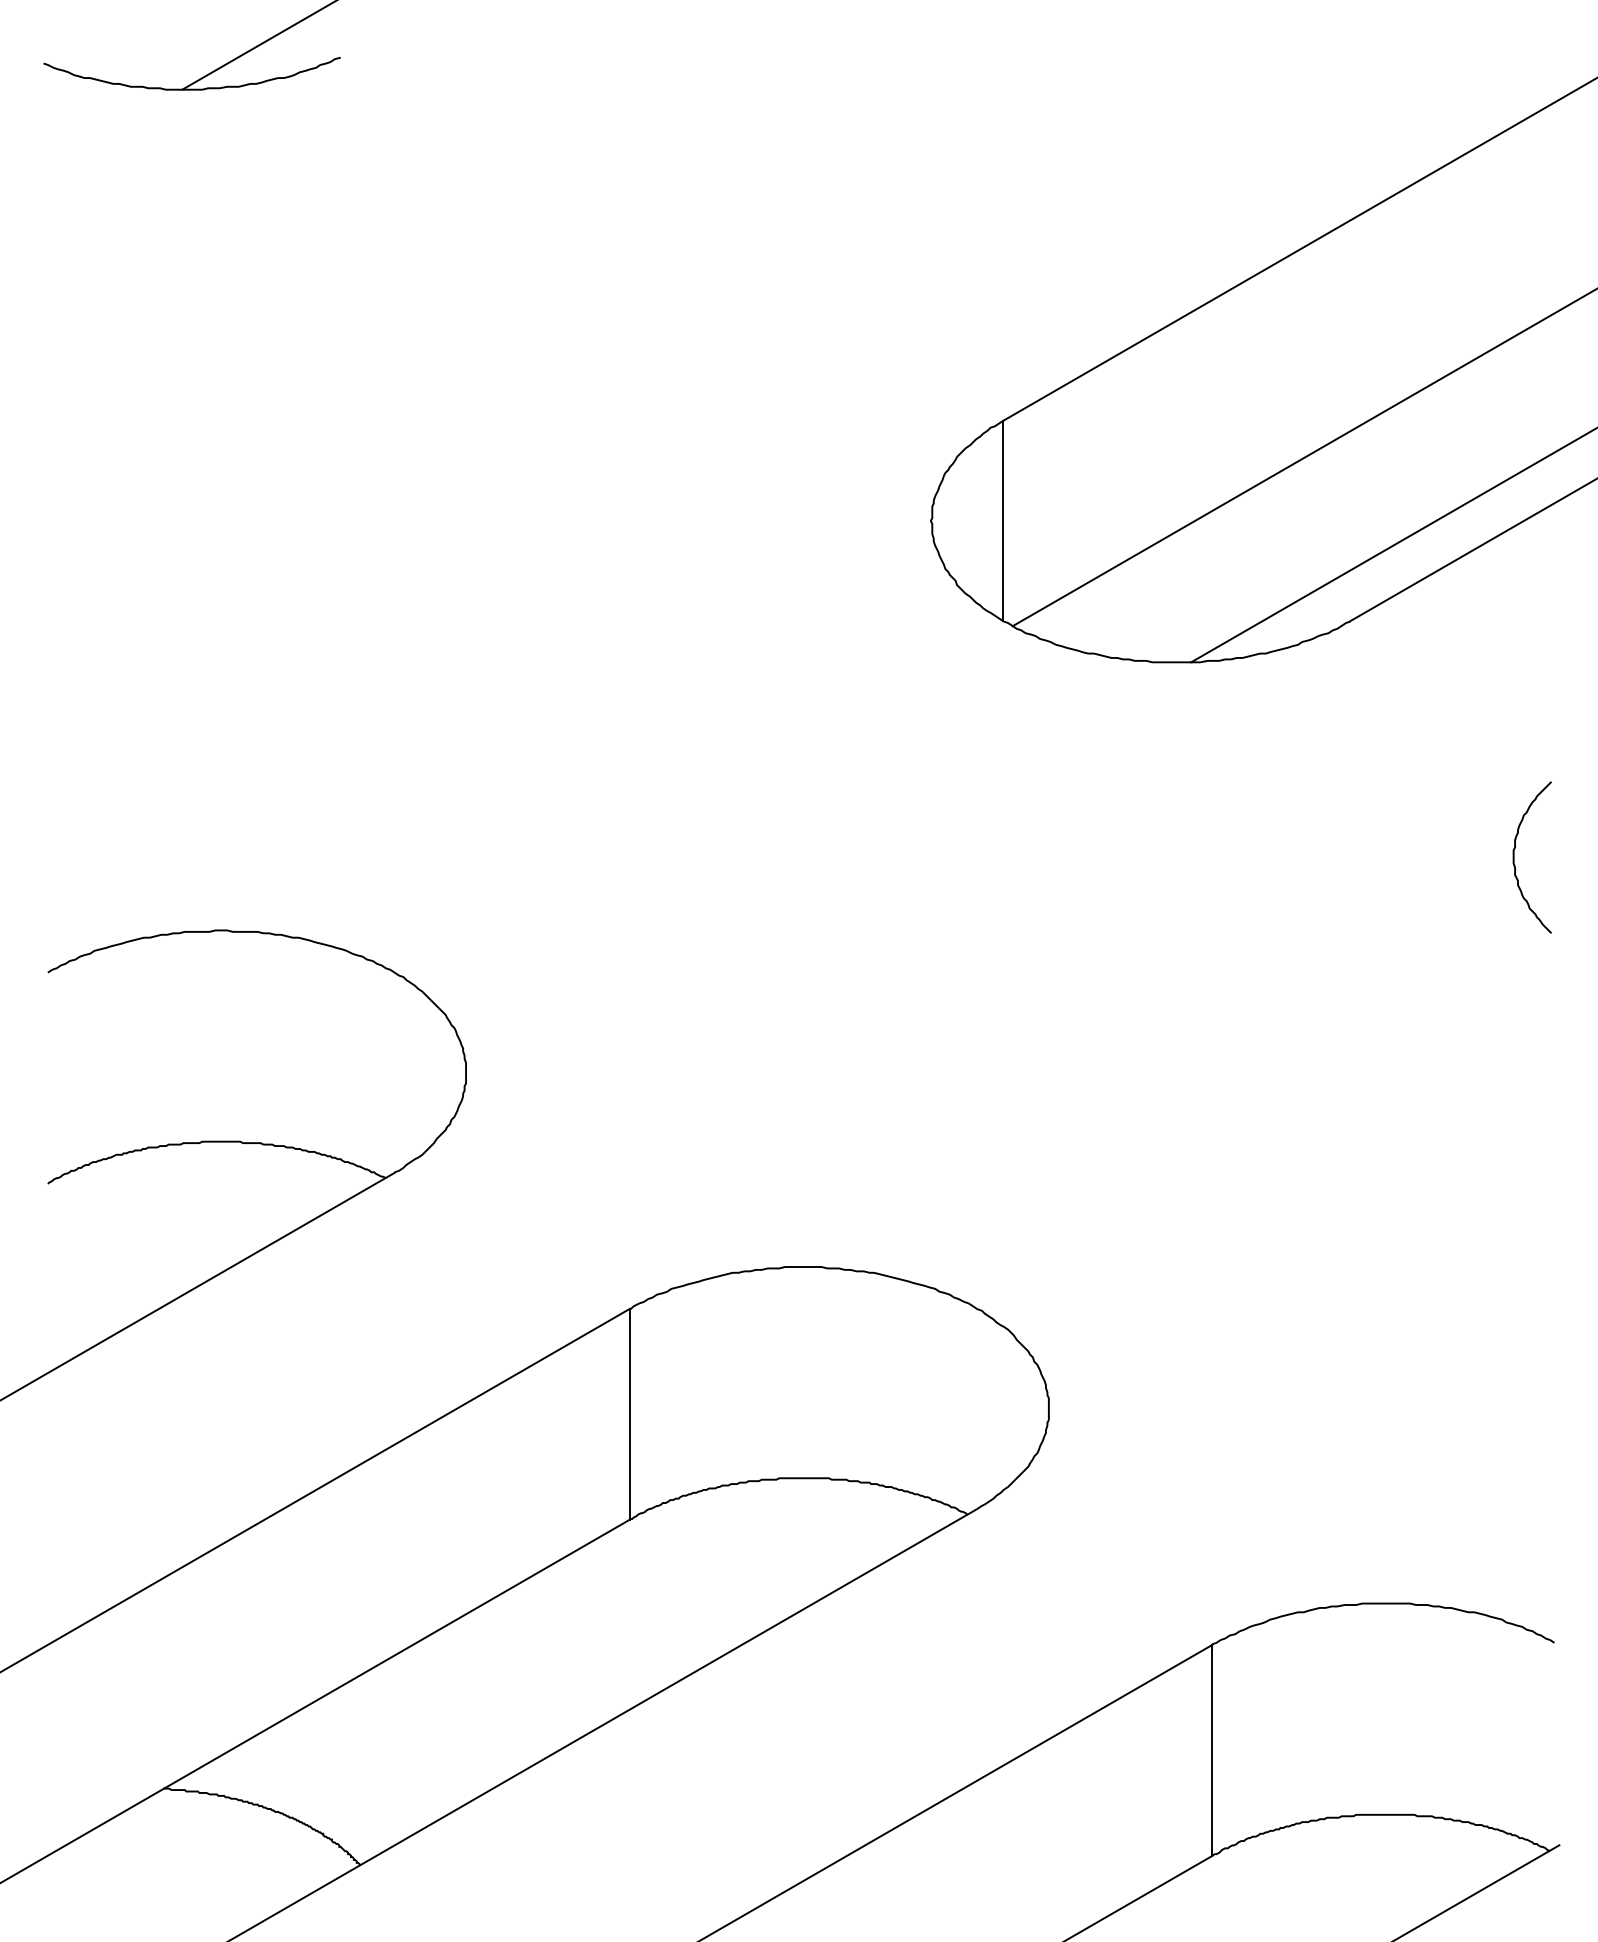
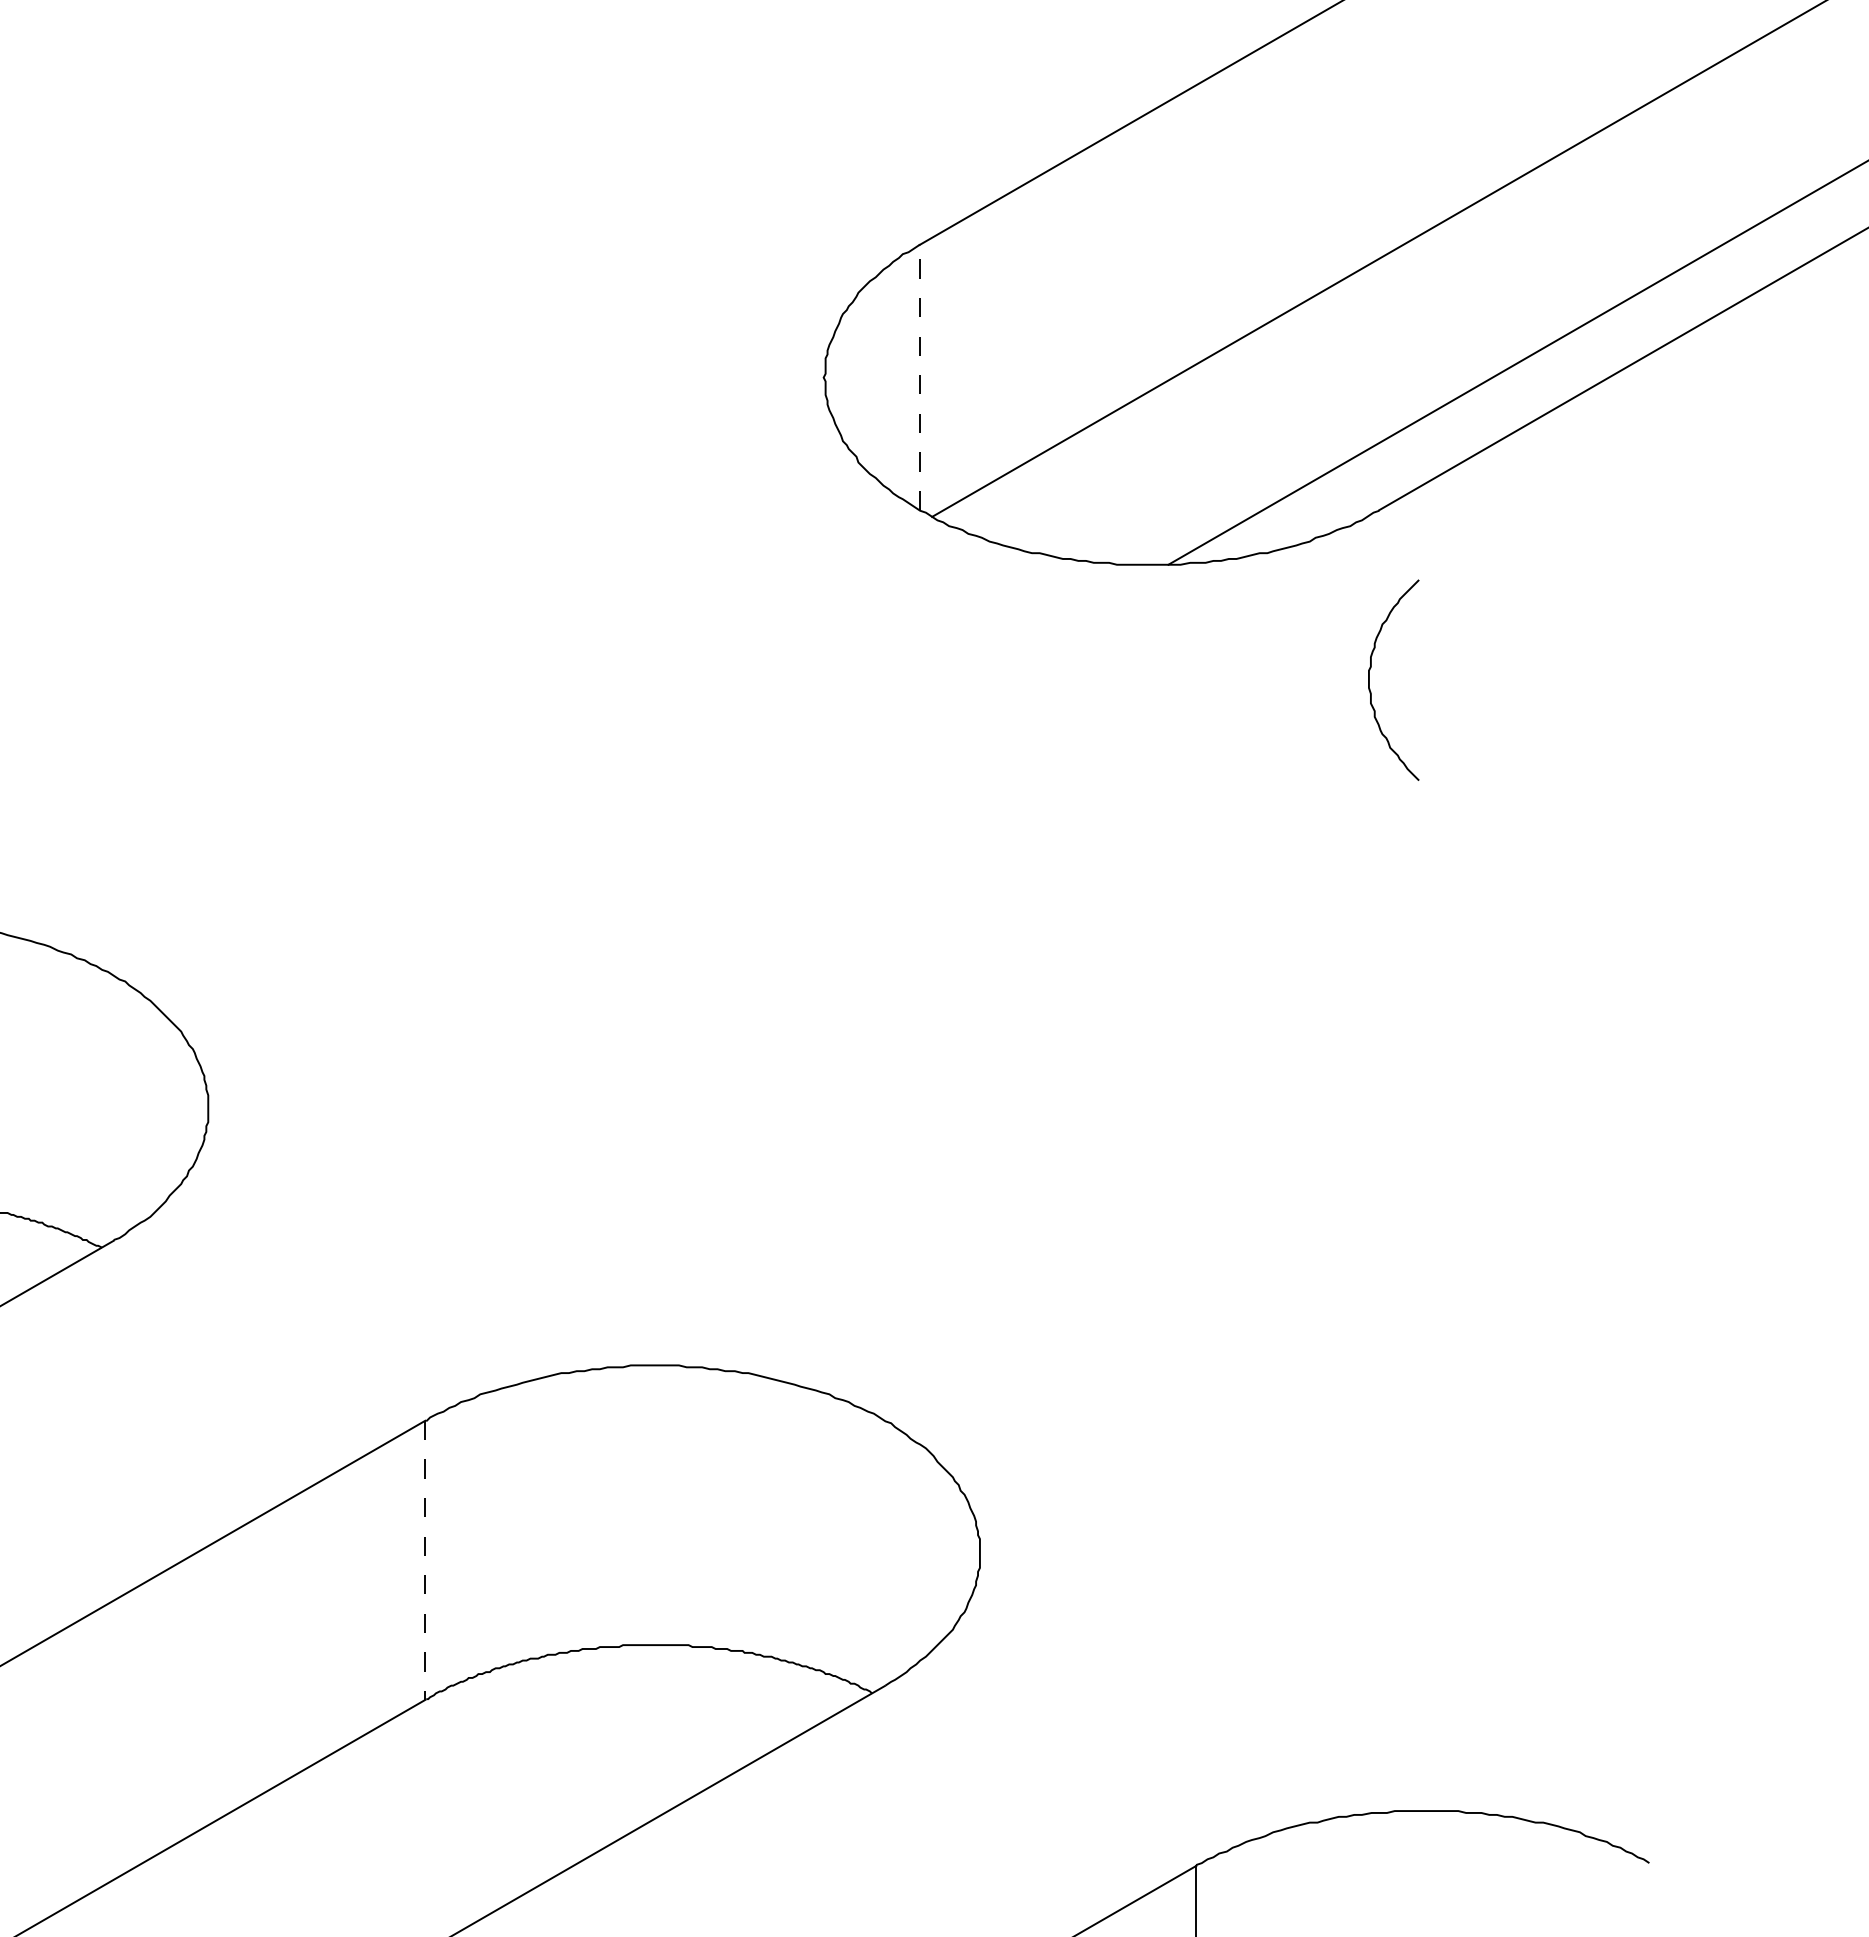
line: (1003, 520) -> (919, 376), solid -> dashed
curve: (1514, 857) -> (1370, 680), moved
line: (629, 1414) -> (424, 1560), solid -> dashed

